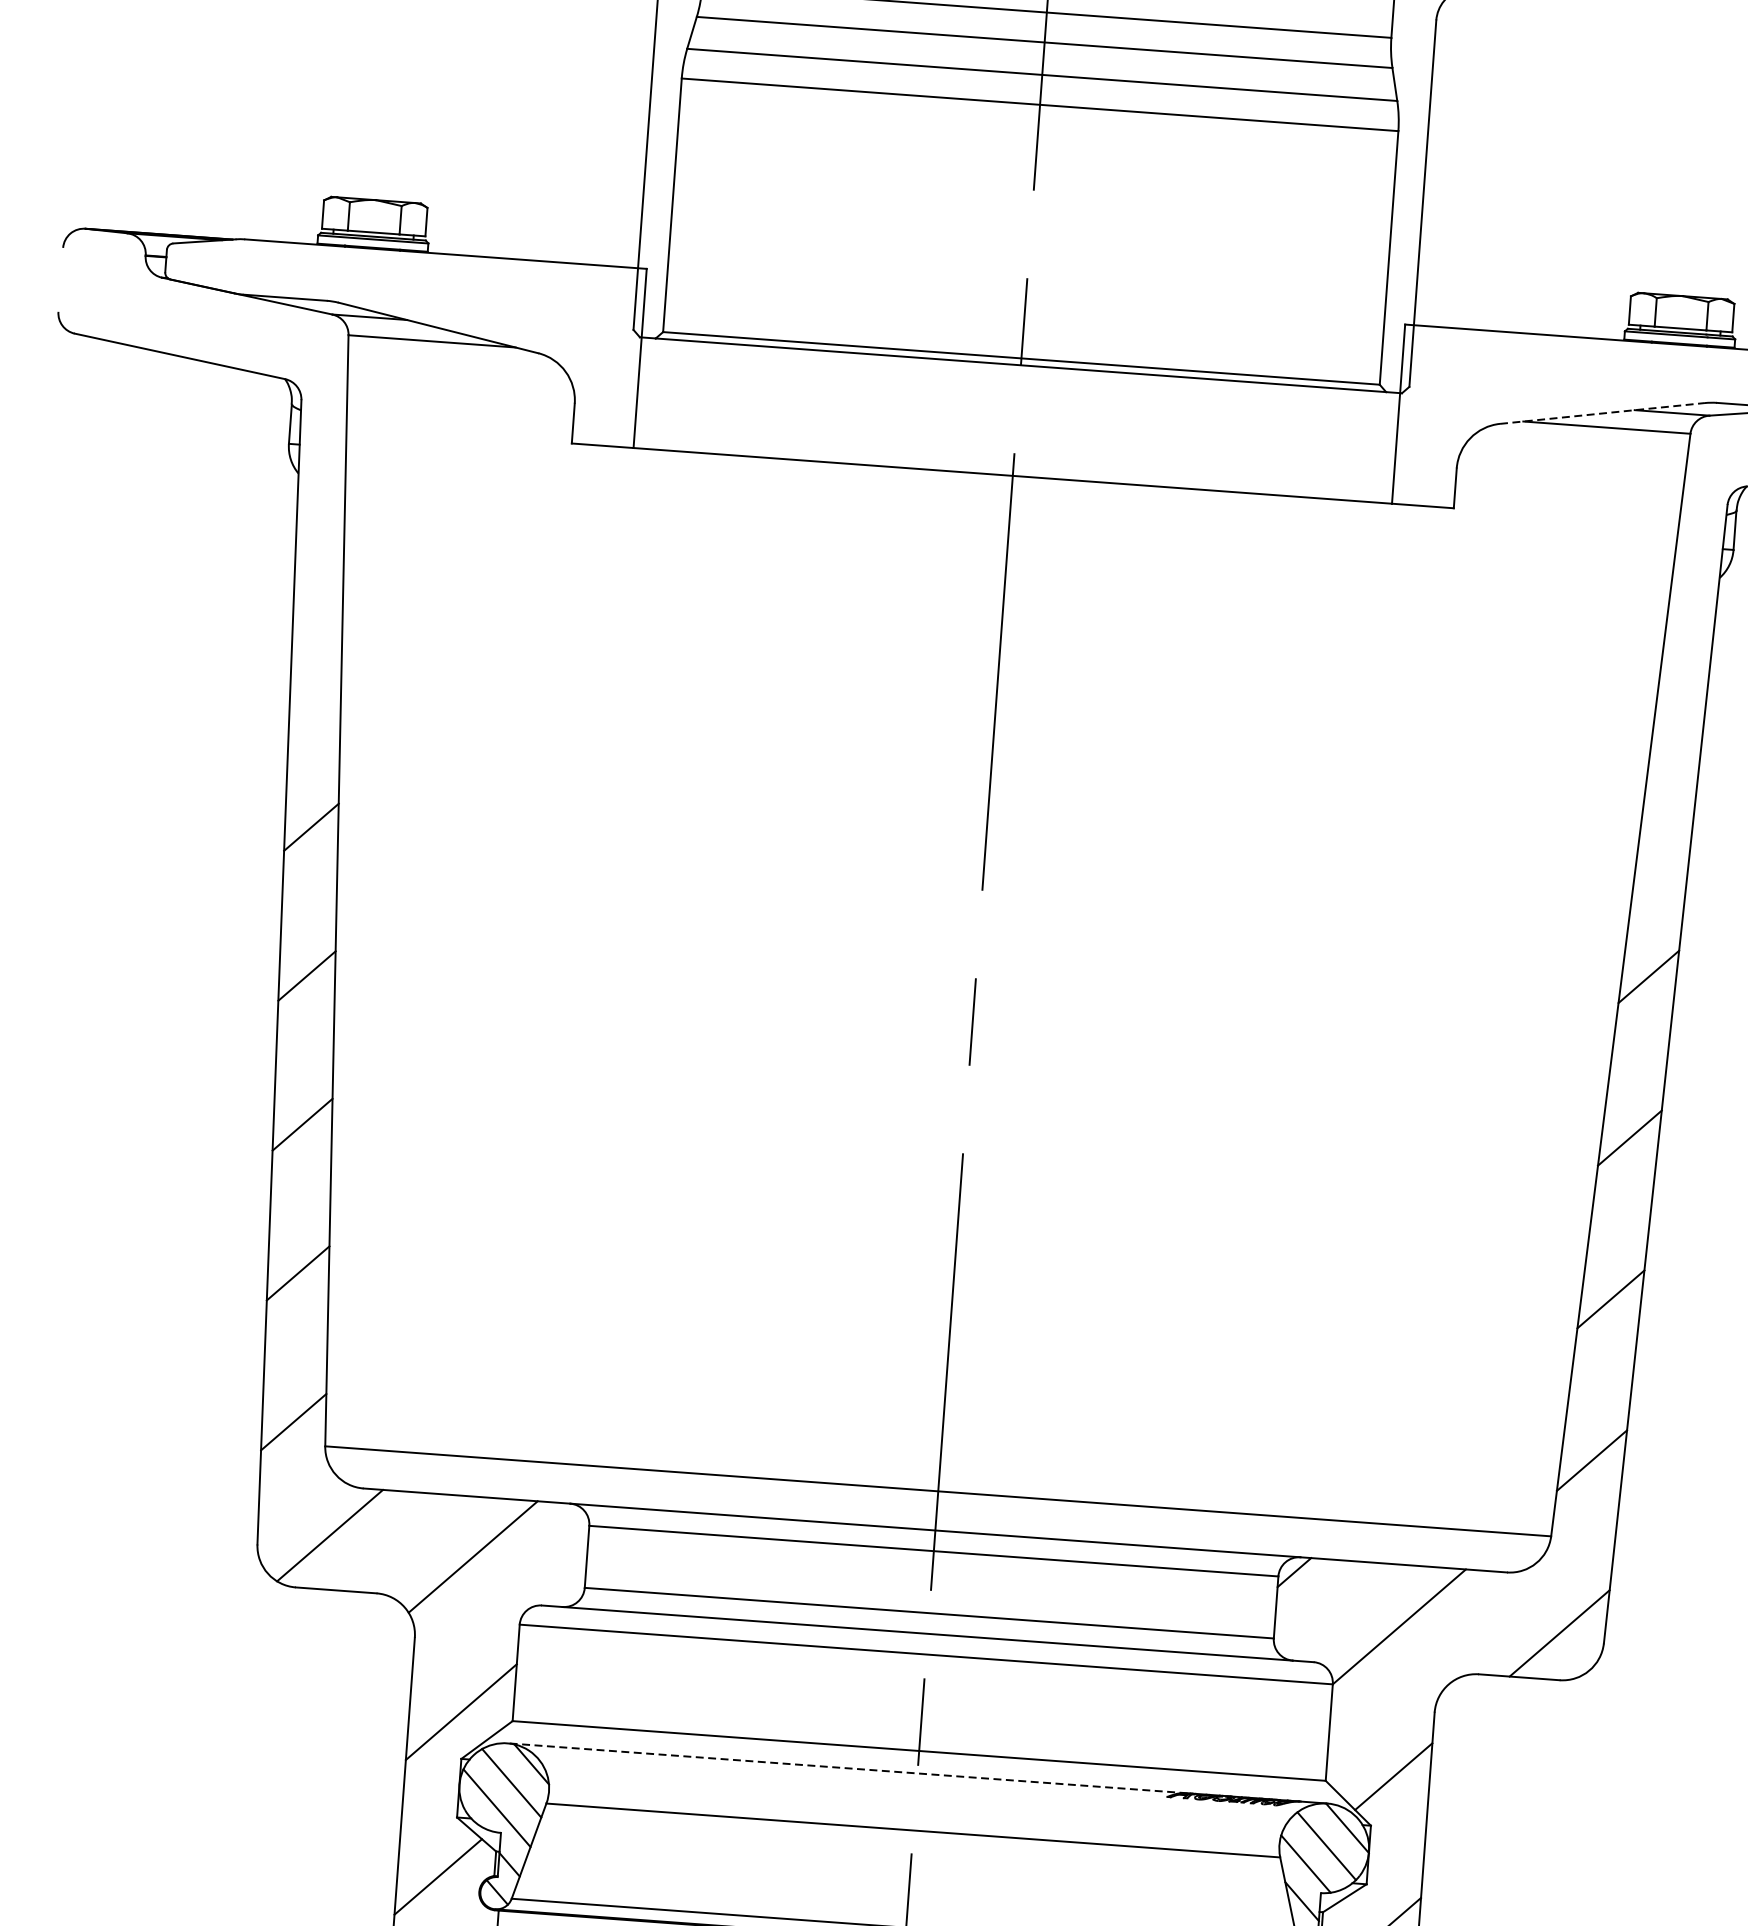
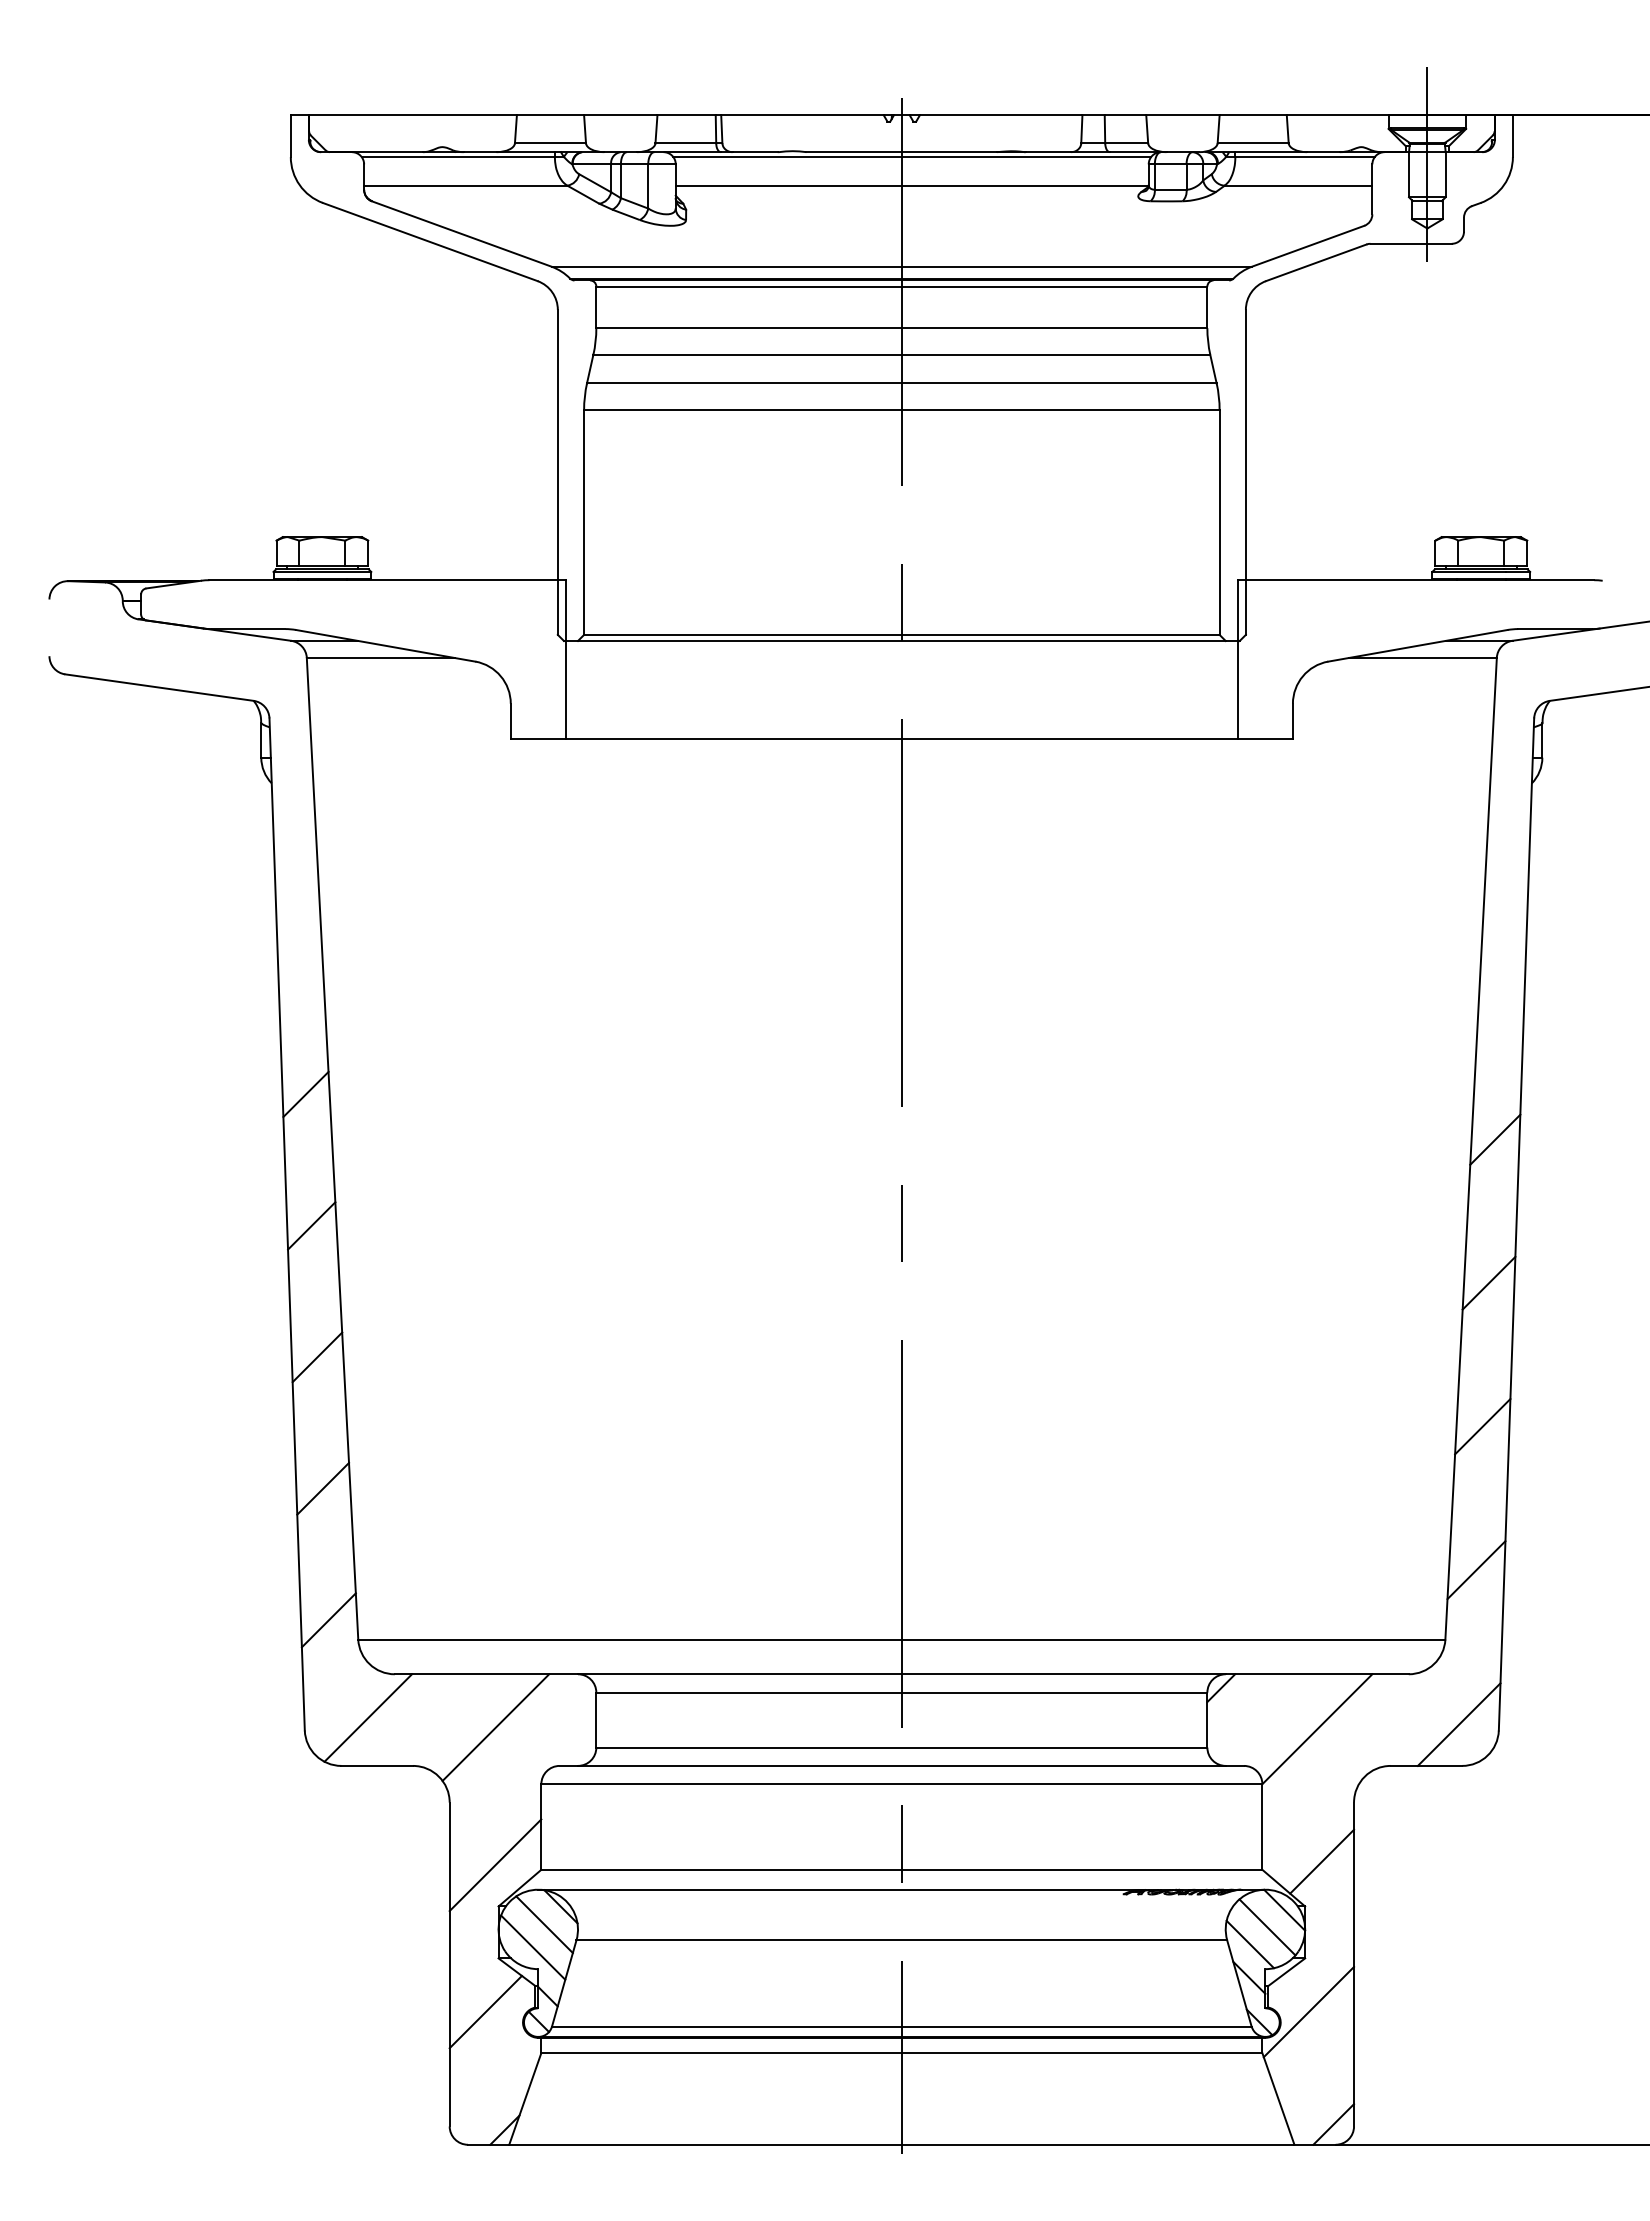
line: (1603, 413) -> (1418, 645), dashed -> solid
line: (847, 1768) -> (839, 1889), dashed -> solid

